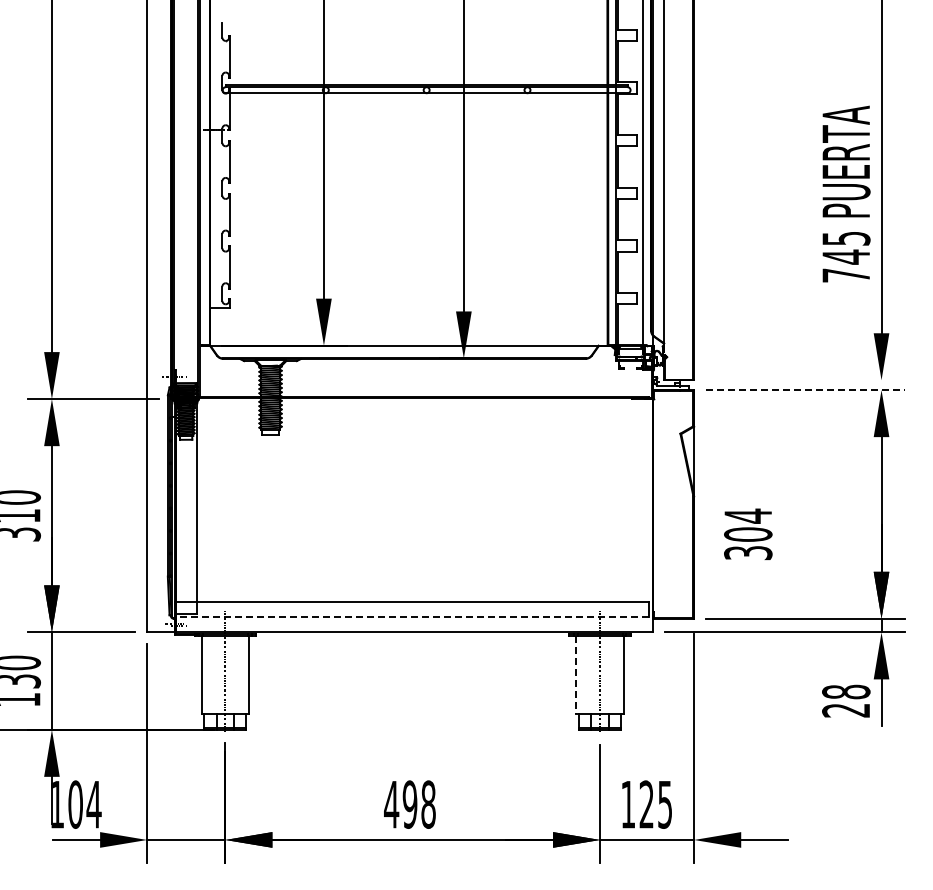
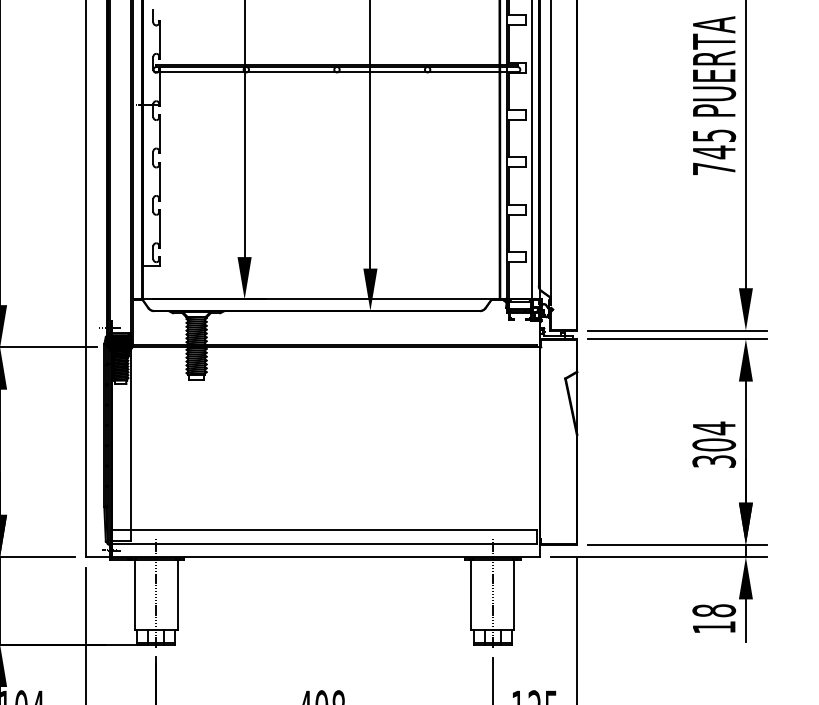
text: (846, 193) -> (714, 95), moved
line: (805, 380) -> (677, 330), added
line: (805, 390) -> (677, 339), dashed -> solid
text: (748, 533) -> (714, 443), moved
line: (411, 617) -> (323, 543), dashed -> solid
line: (576, 674) -> (471, 594), dashed -> solid
text: (845, 710) -> (713, 627), 28 -> 18

